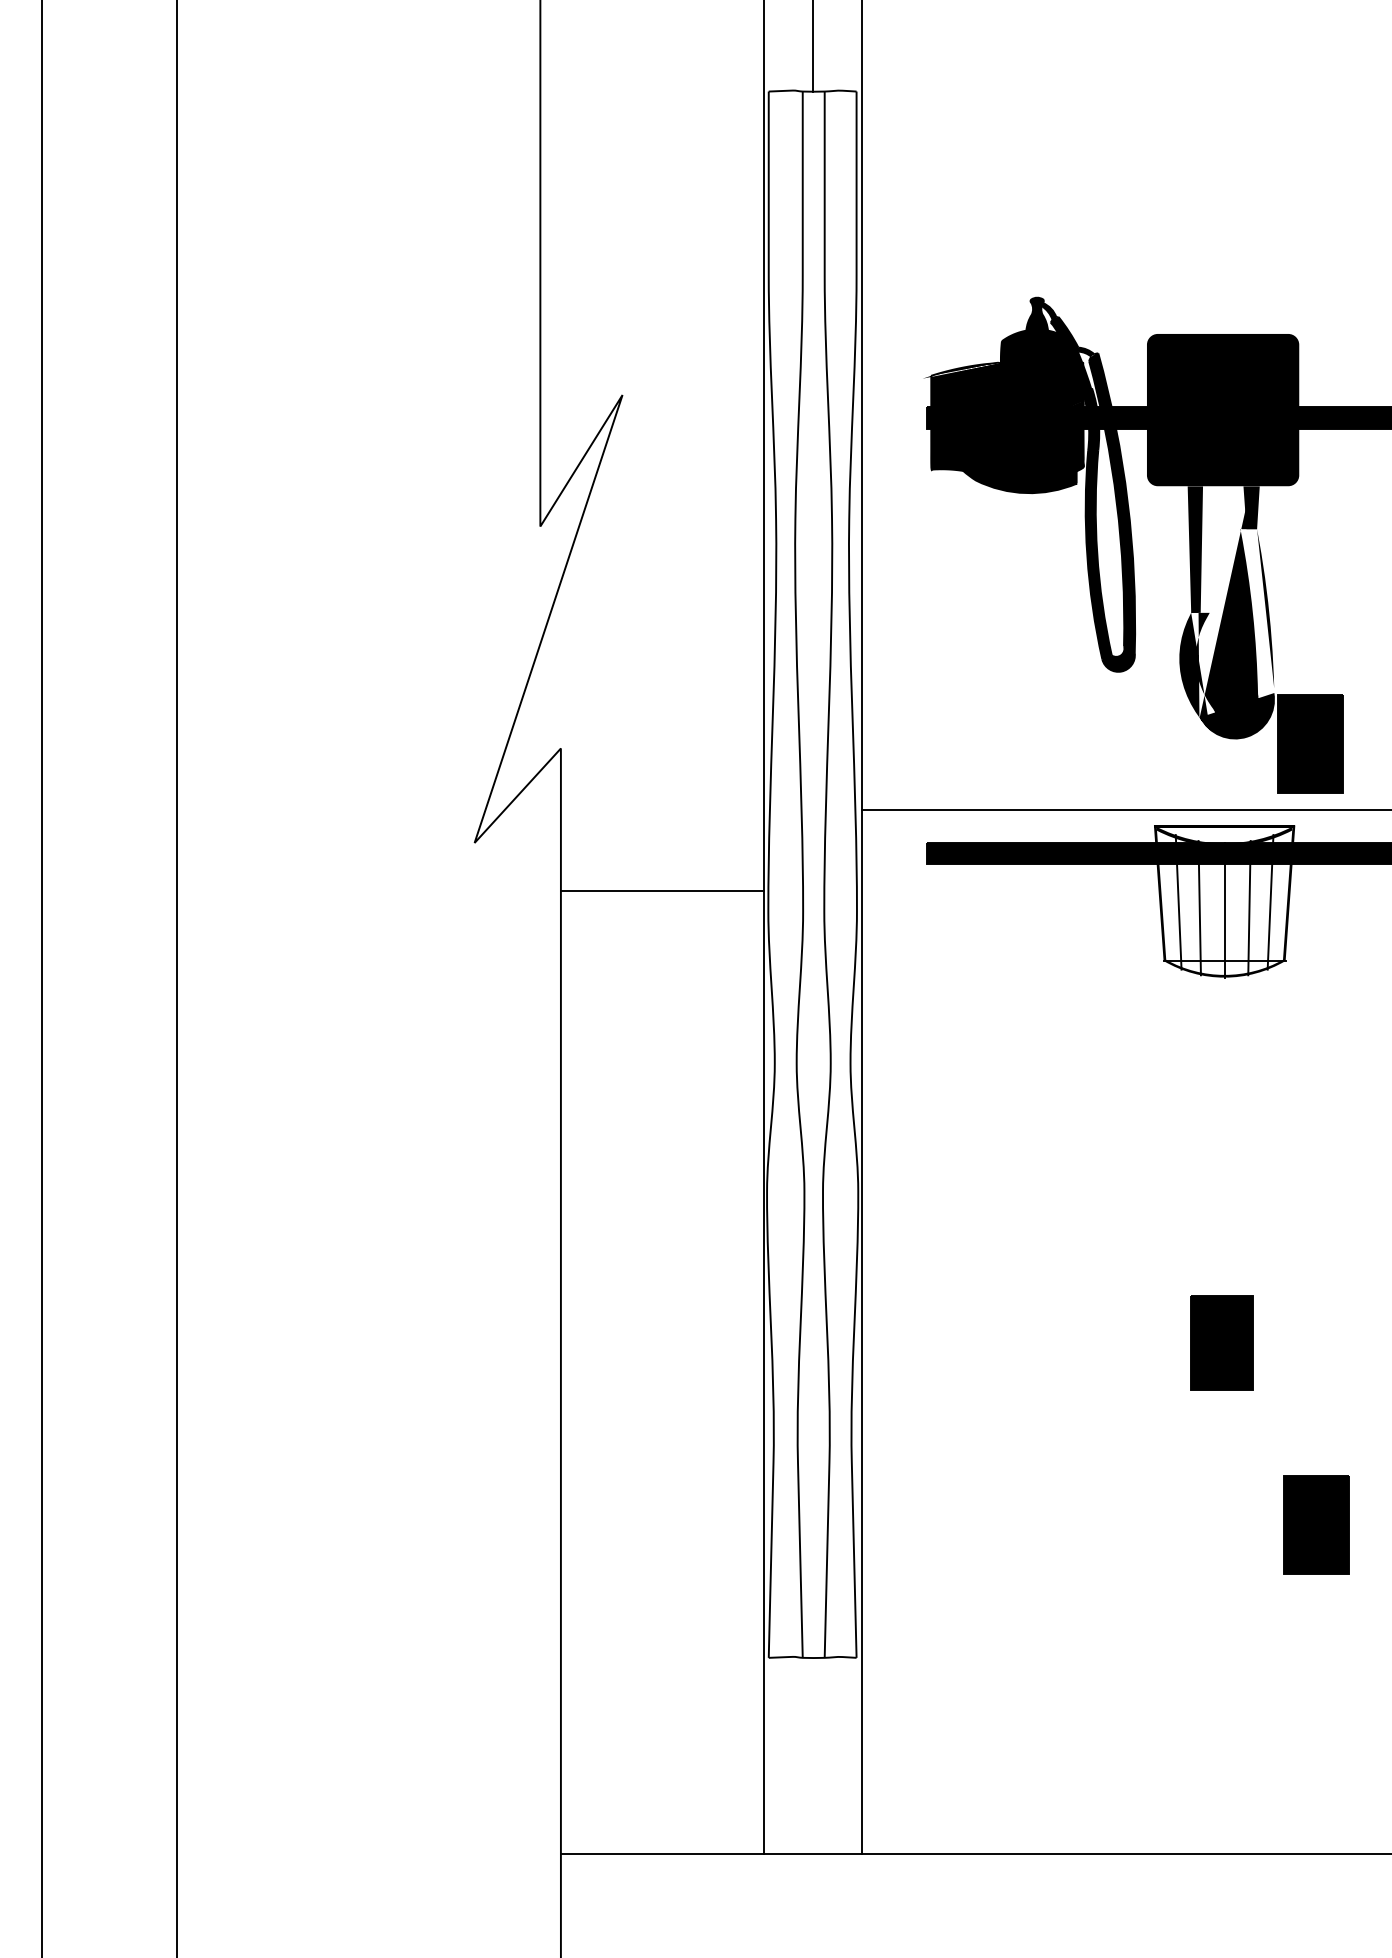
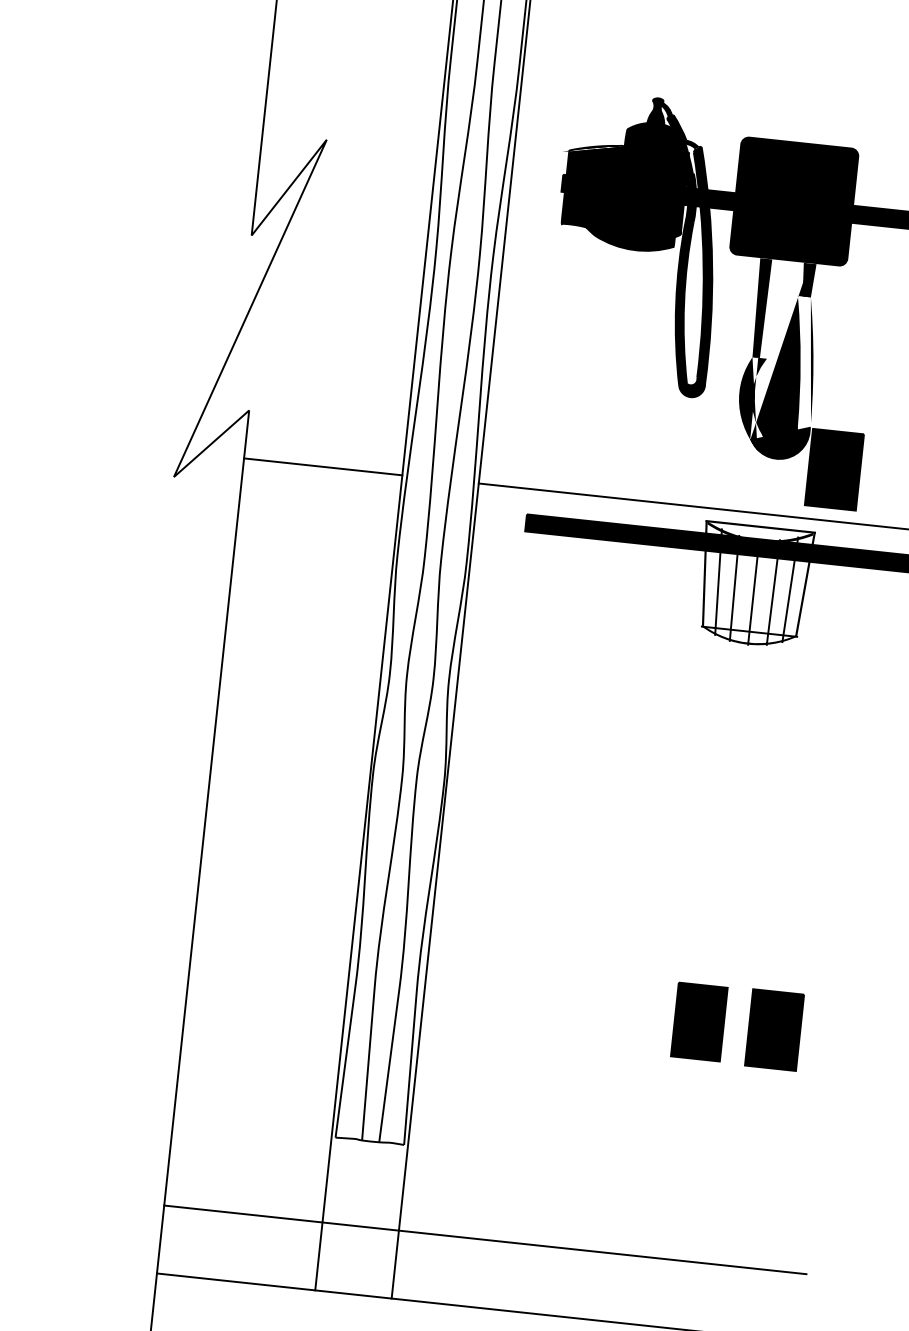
line: (661, 890) -> (322, 466), moved
part: (1221, 1342) -> (699, 1021), moved
part: (1316, 1524) -> (774, 1029), moved
line: (971, 1767) -> (484, 1240), added

